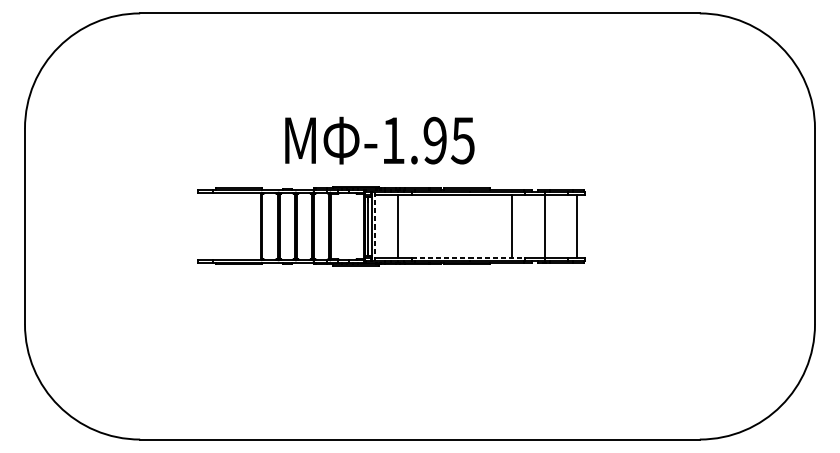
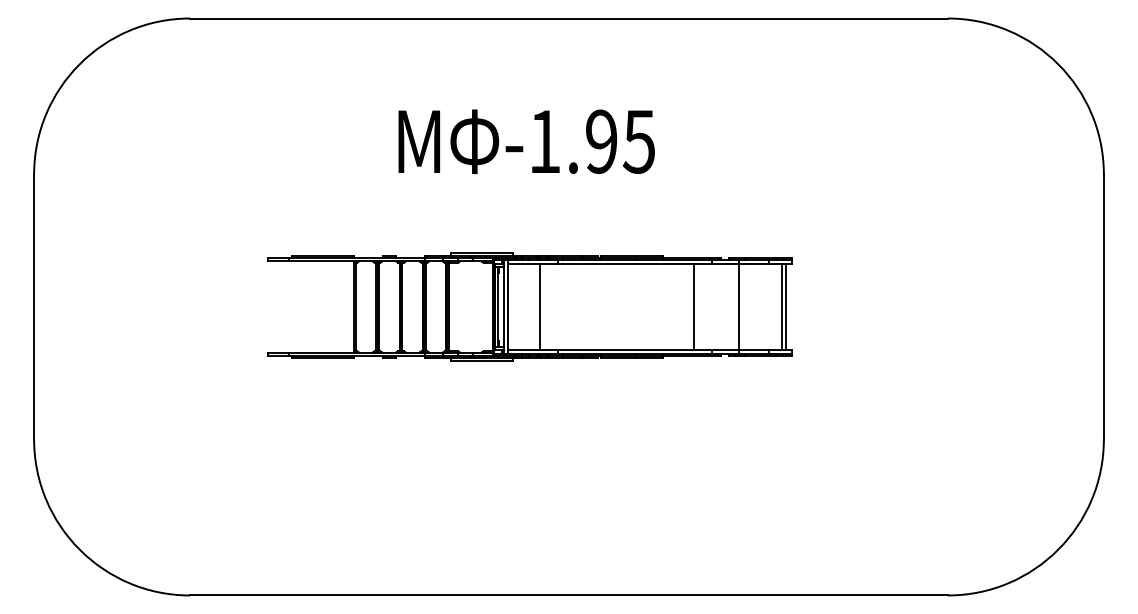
text: (379, 140) -> (526, 141), moved
line: (375, 226) -> (508, 306), dashed -> solid
line: (580, 226) -> (786, 306), added
line: (469, 257) -> (635, 349), dashed -> solid

